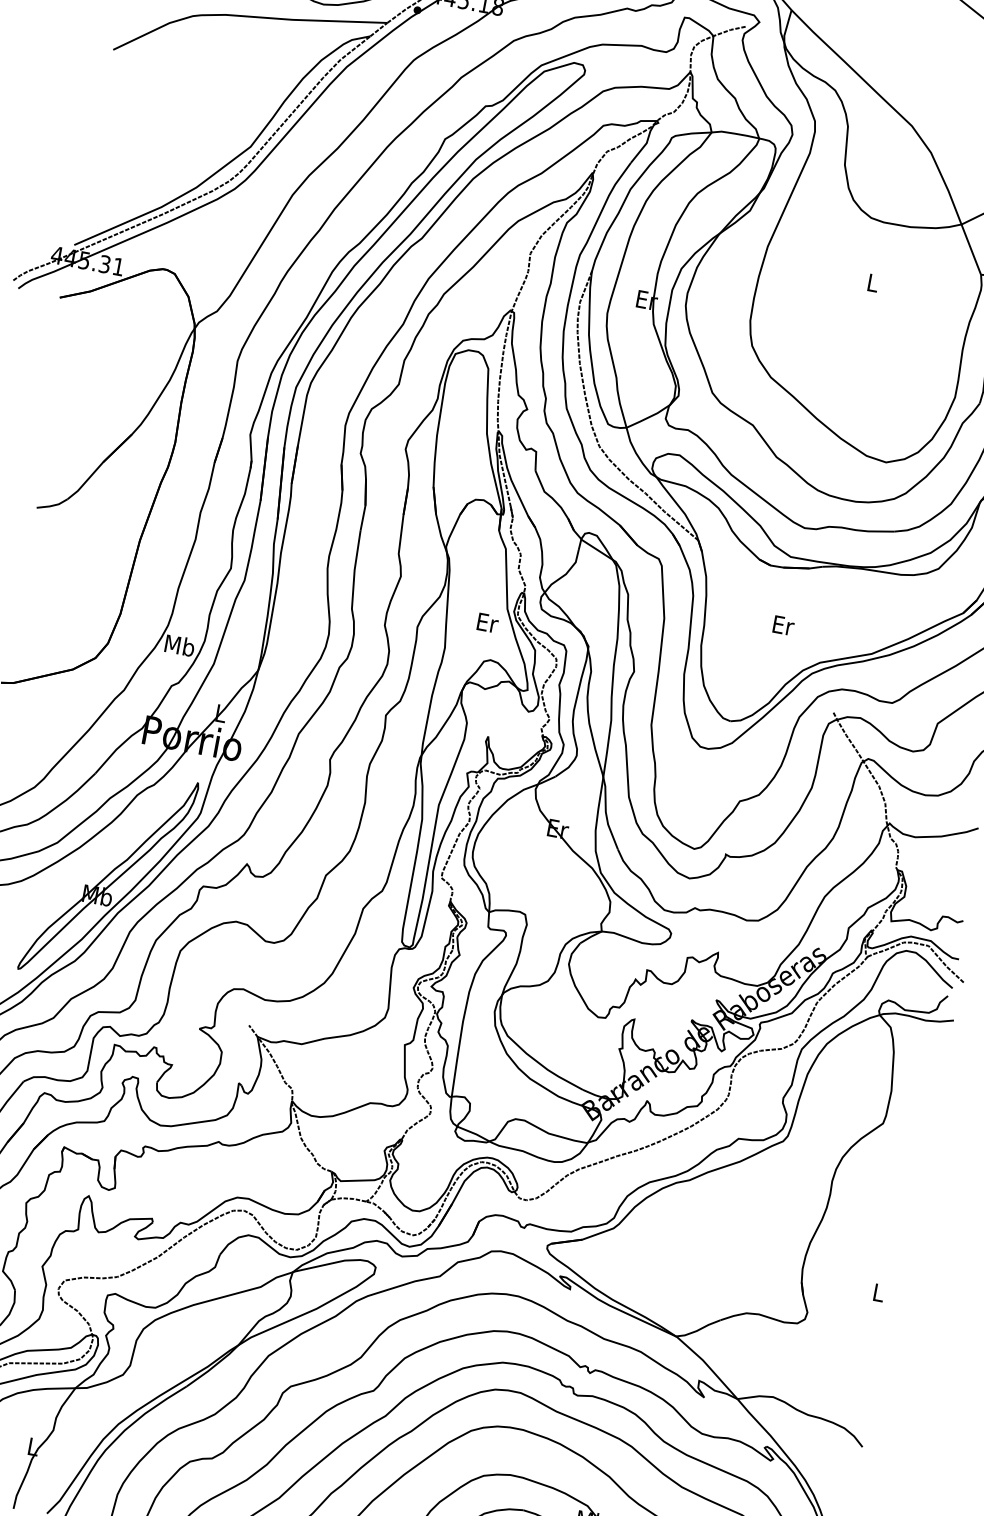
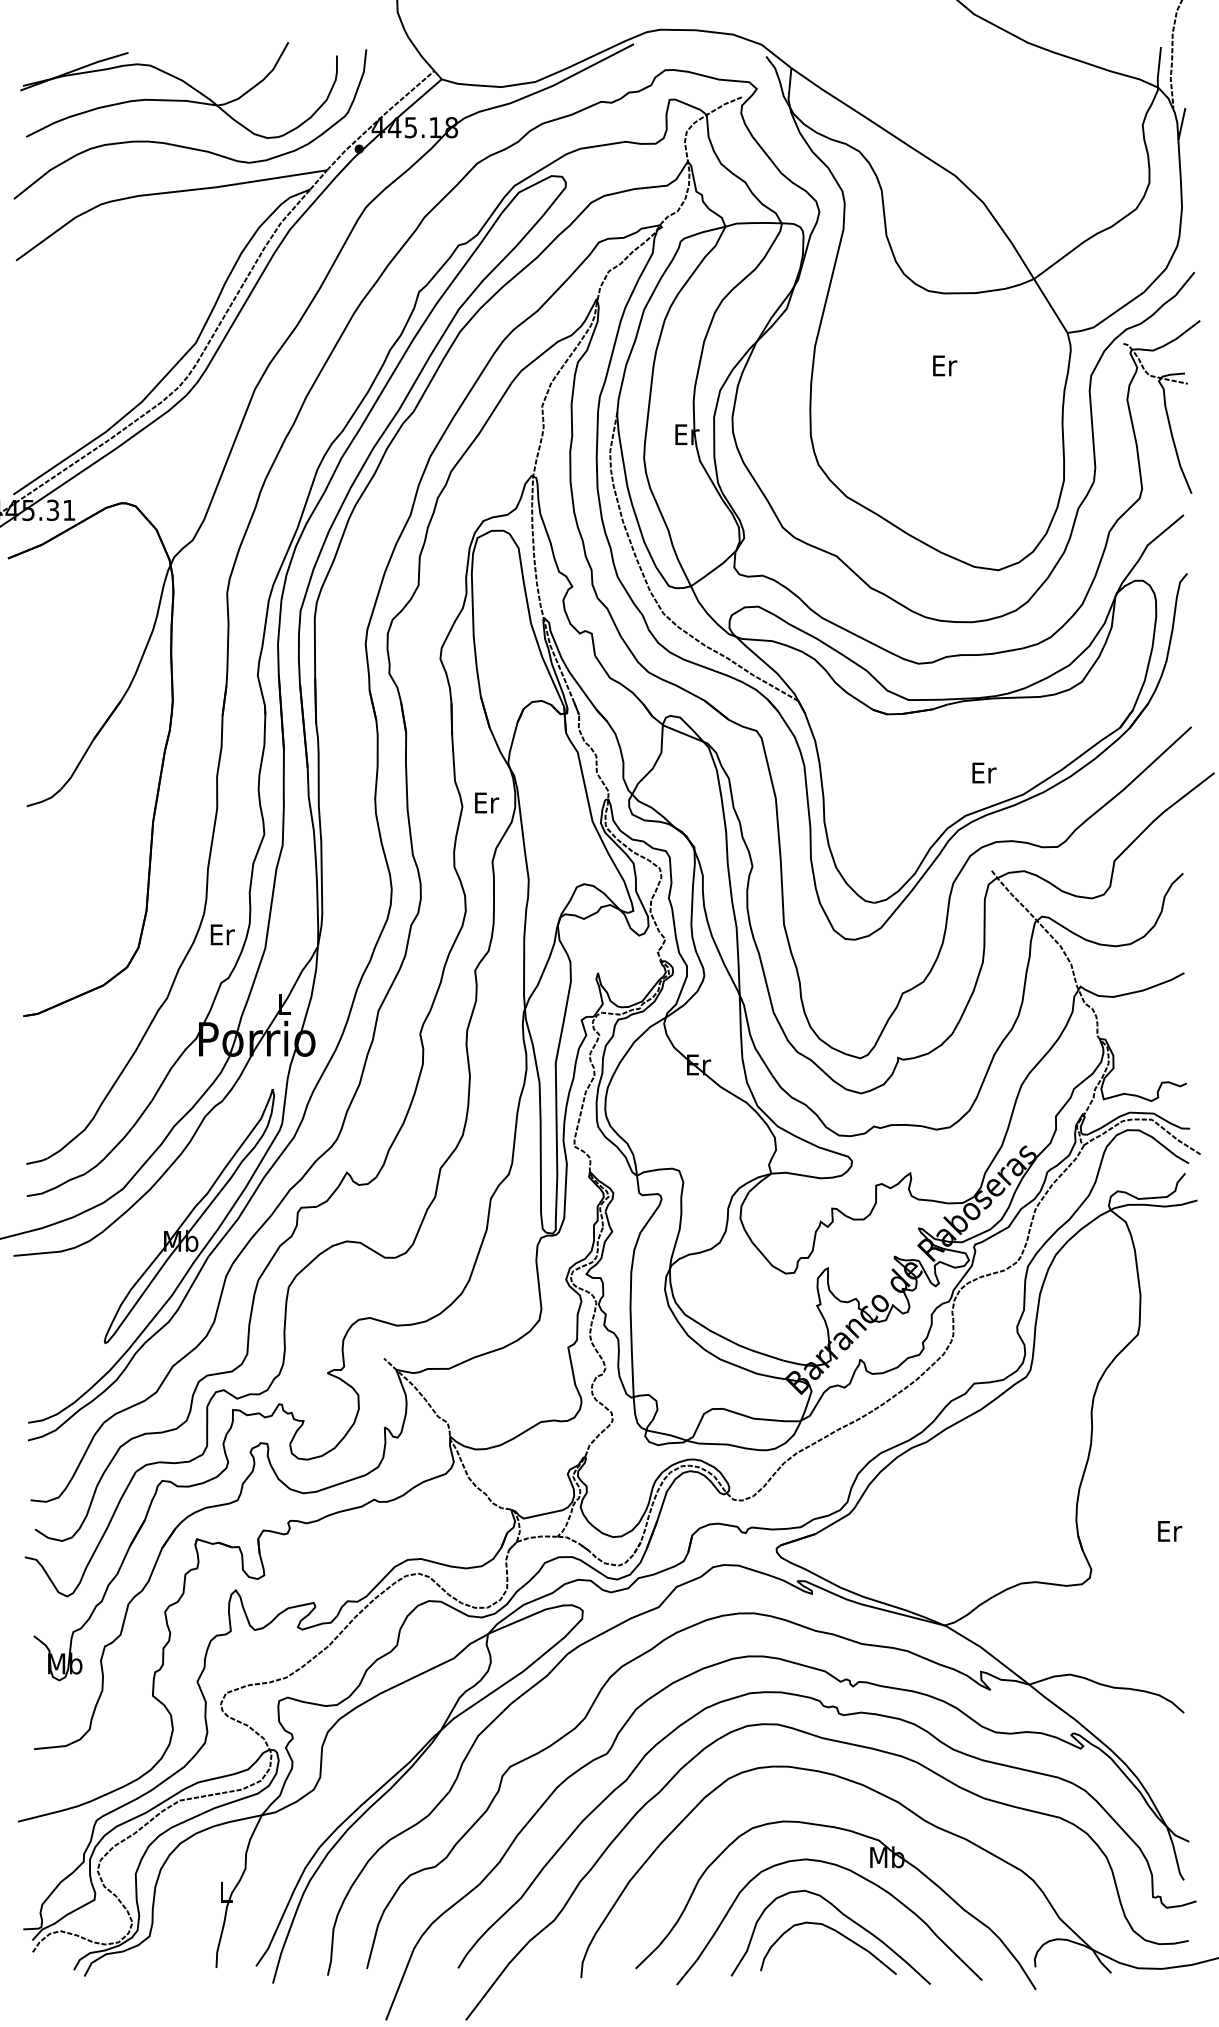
text: (873, 282) -> (945, 365), L -> Er
text: (488, 622) -> (487, 802), moved
text: (783, 625) -> (984, 772), moved
text: (180, 645) -> (222, 934), Mb -> Er
text: (879, 1293) -> (1170, 1531), L -> Er

